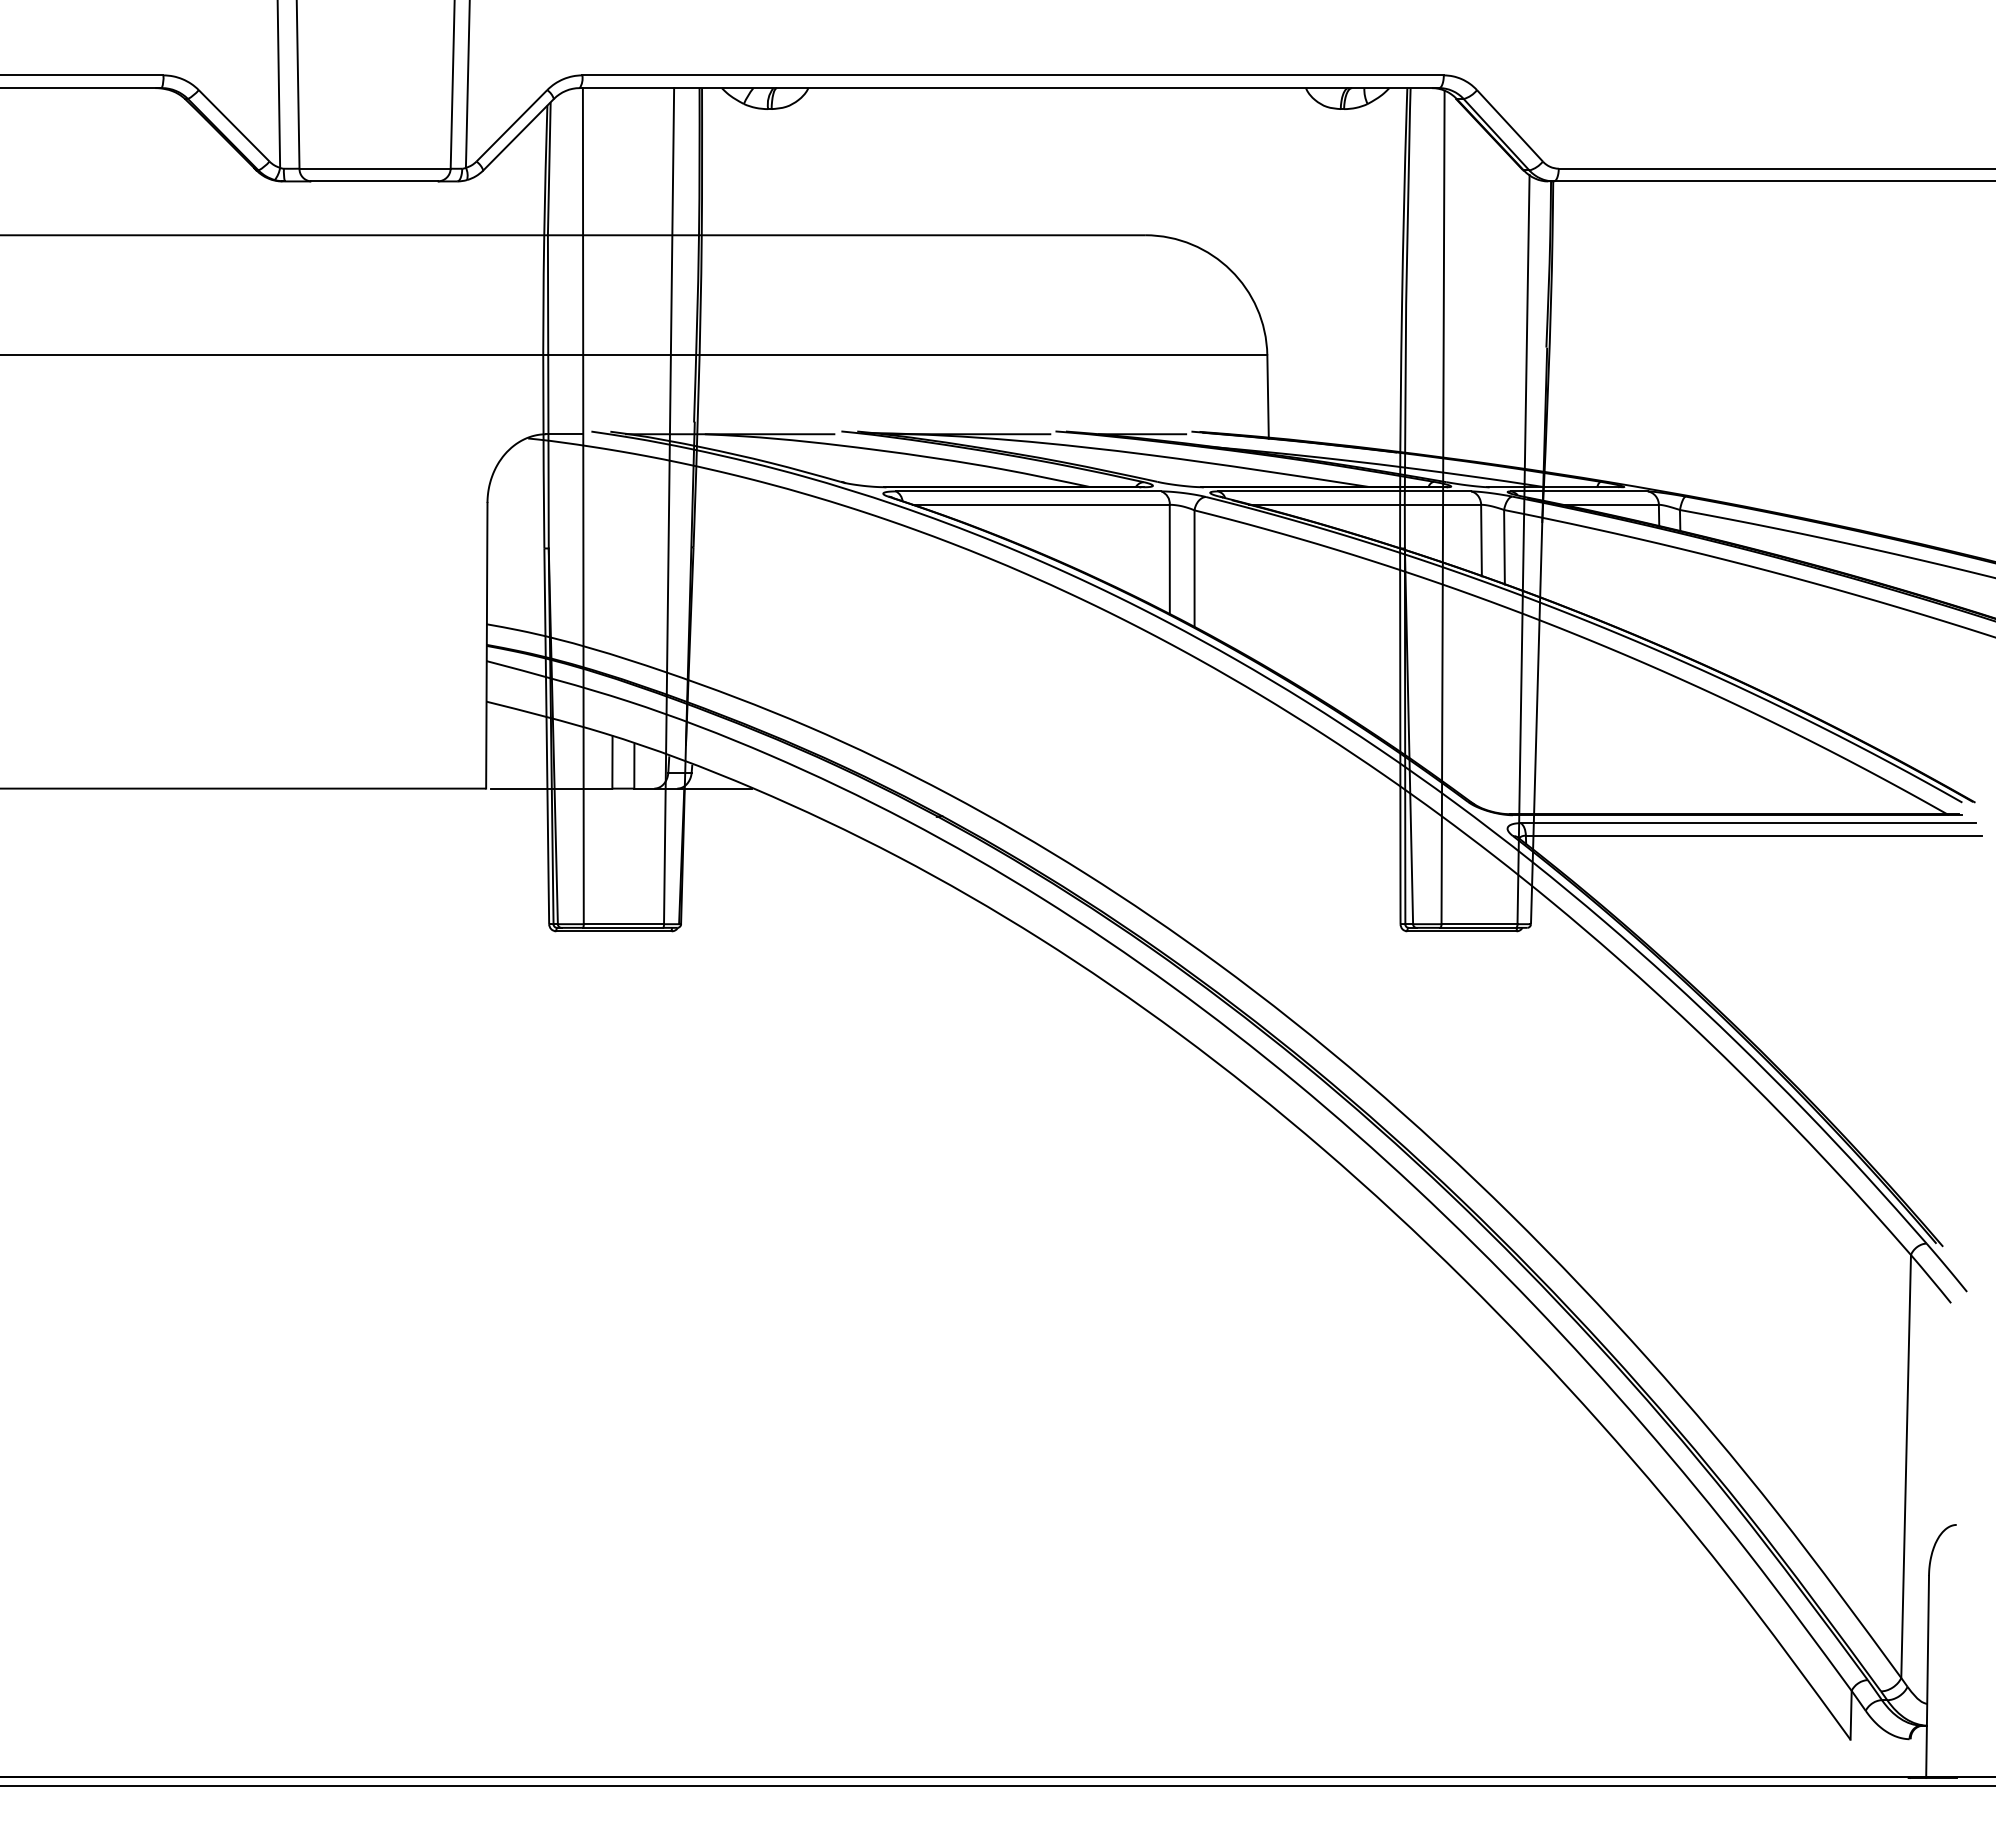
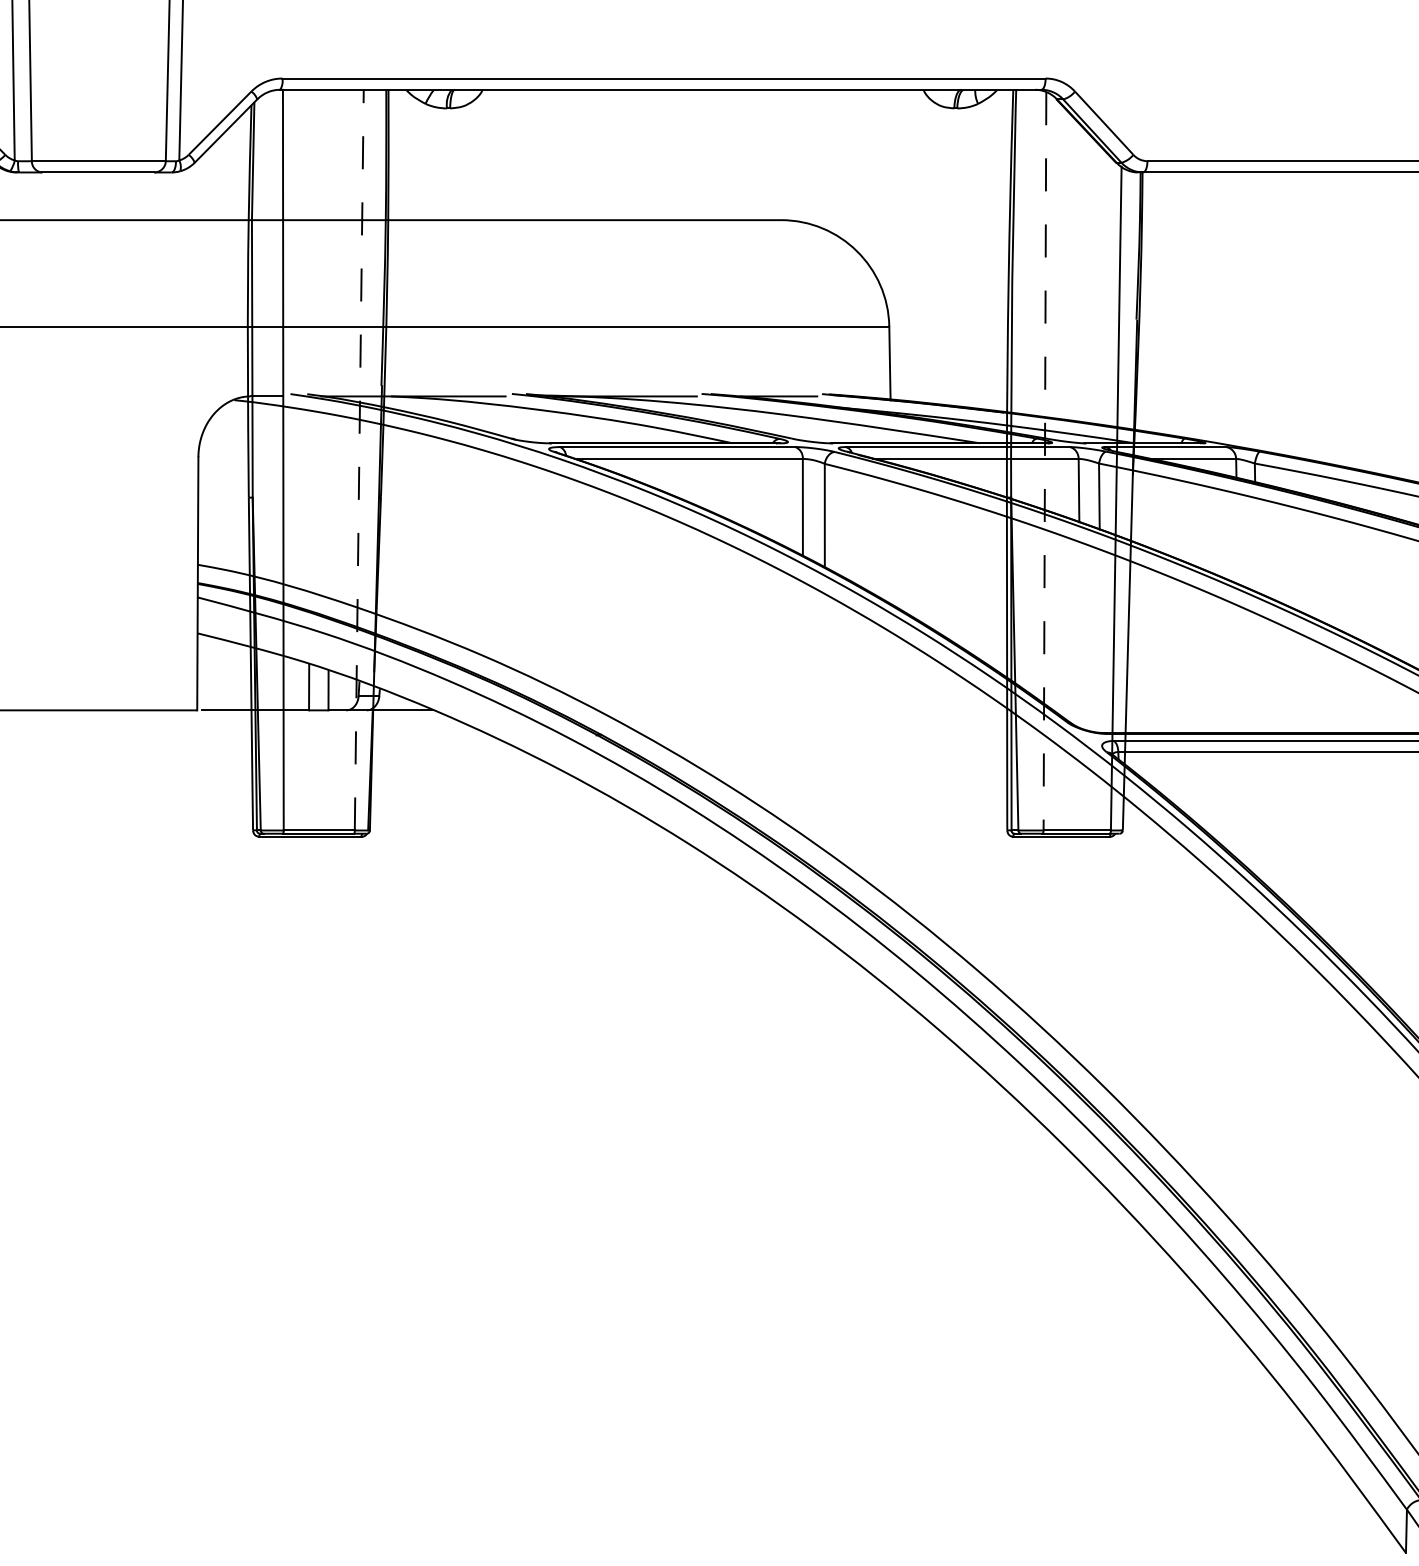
line: (669, 505) -> (359, 459), solid -> dashed
line: (1443, 507) -> (1045, 461), solid -> dashed

